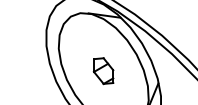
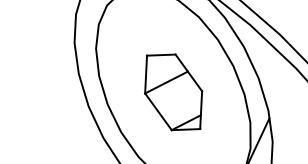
part: (103, 70) -> (173, 91), size x1.67

